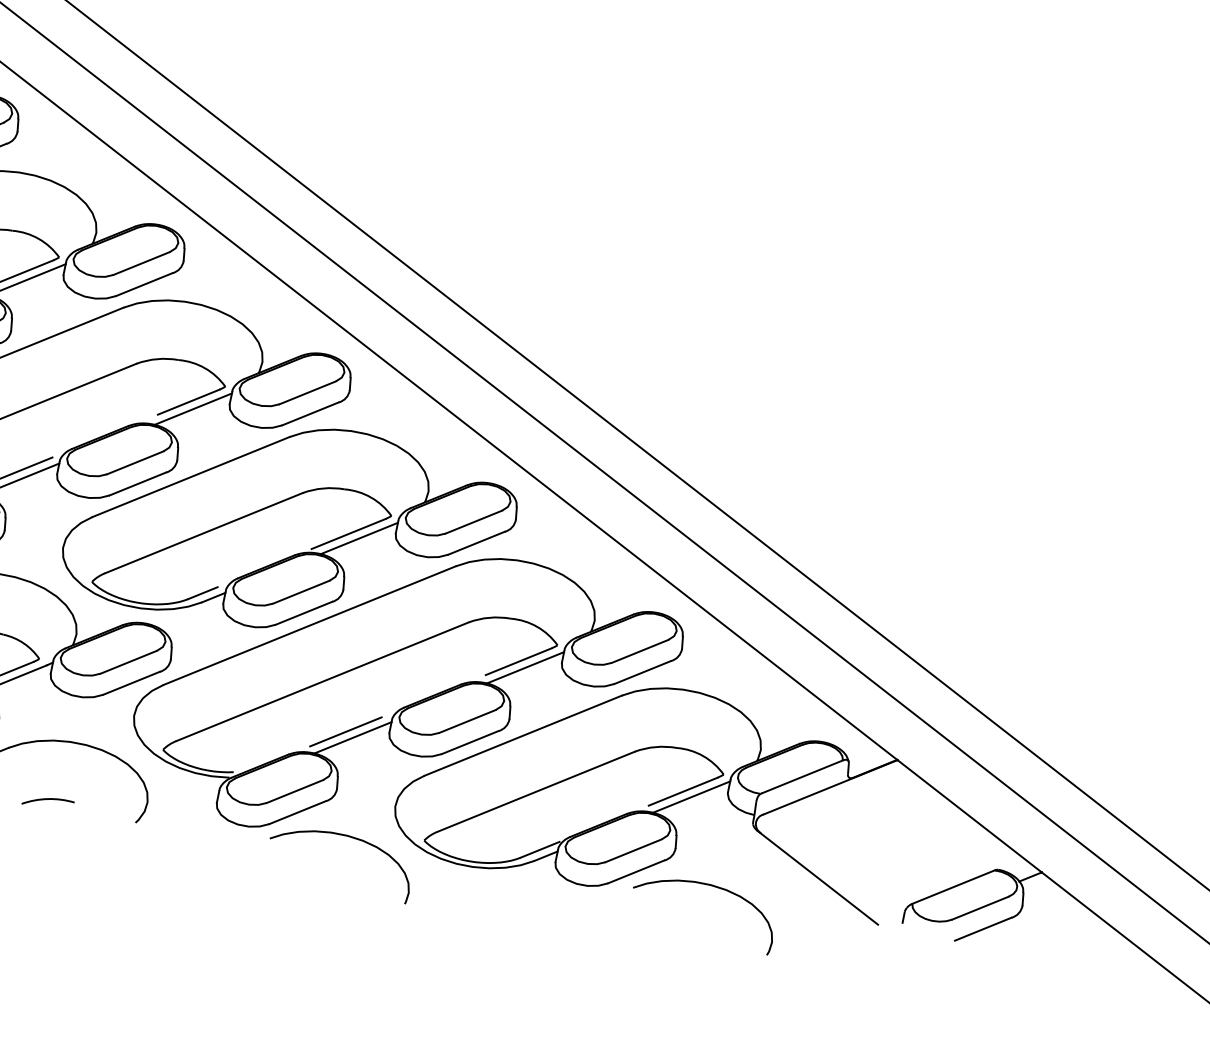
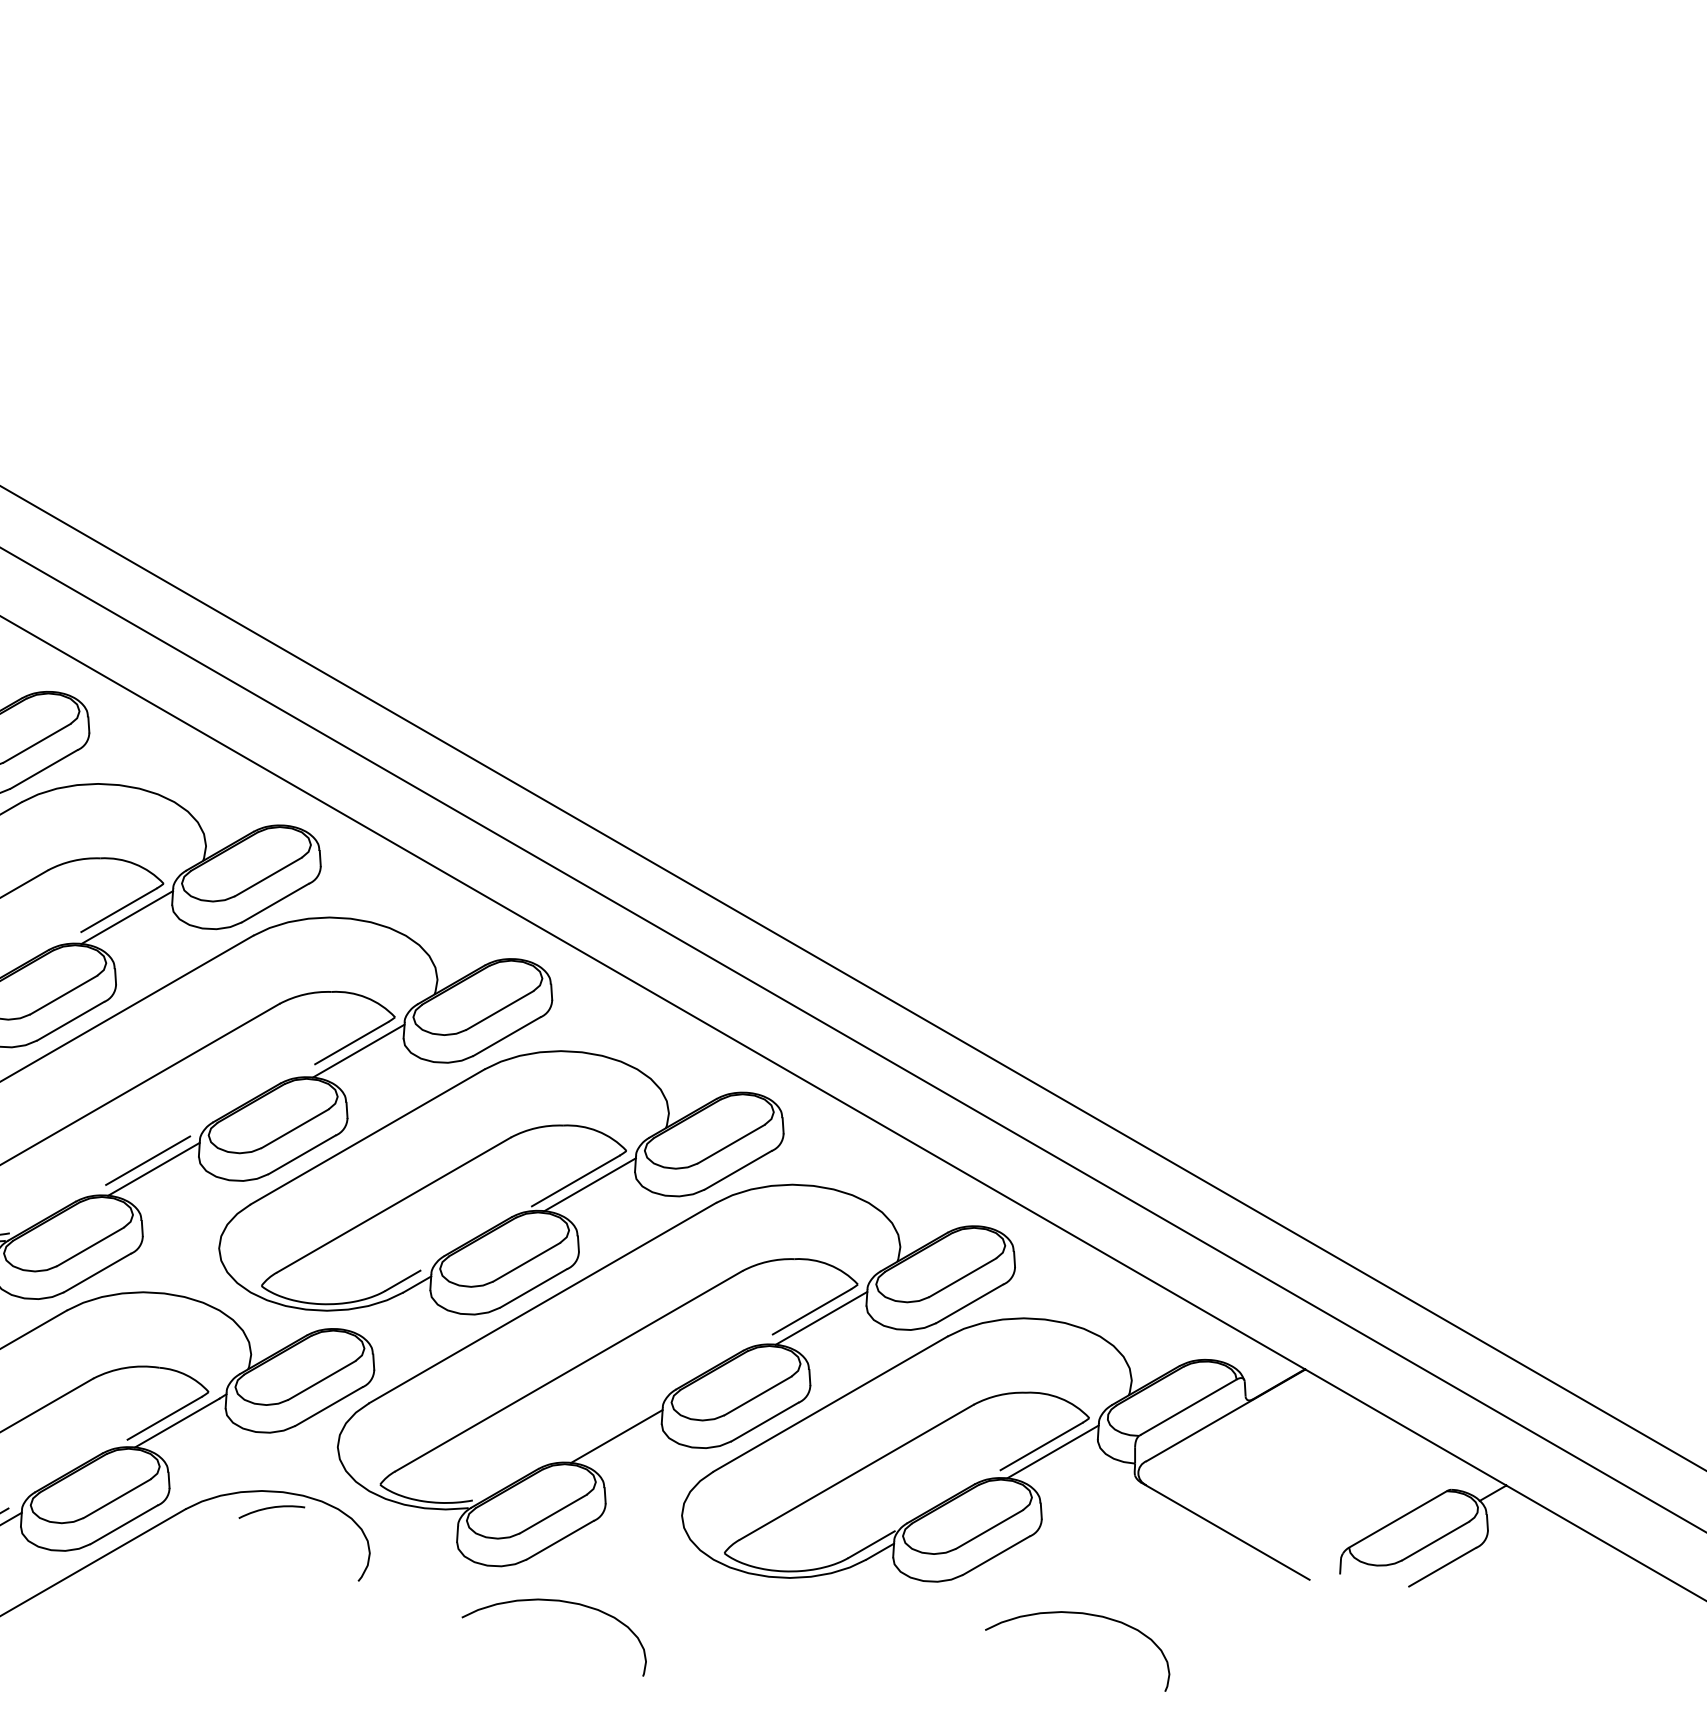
line: (345, 731) -> (606, 1429), removed
arc: (48, 799) -> (271, 1508), moved
curve: (343, 835) -> (553, 1601), moved
curve: (710, 886) -> (1082, 1614), moved

